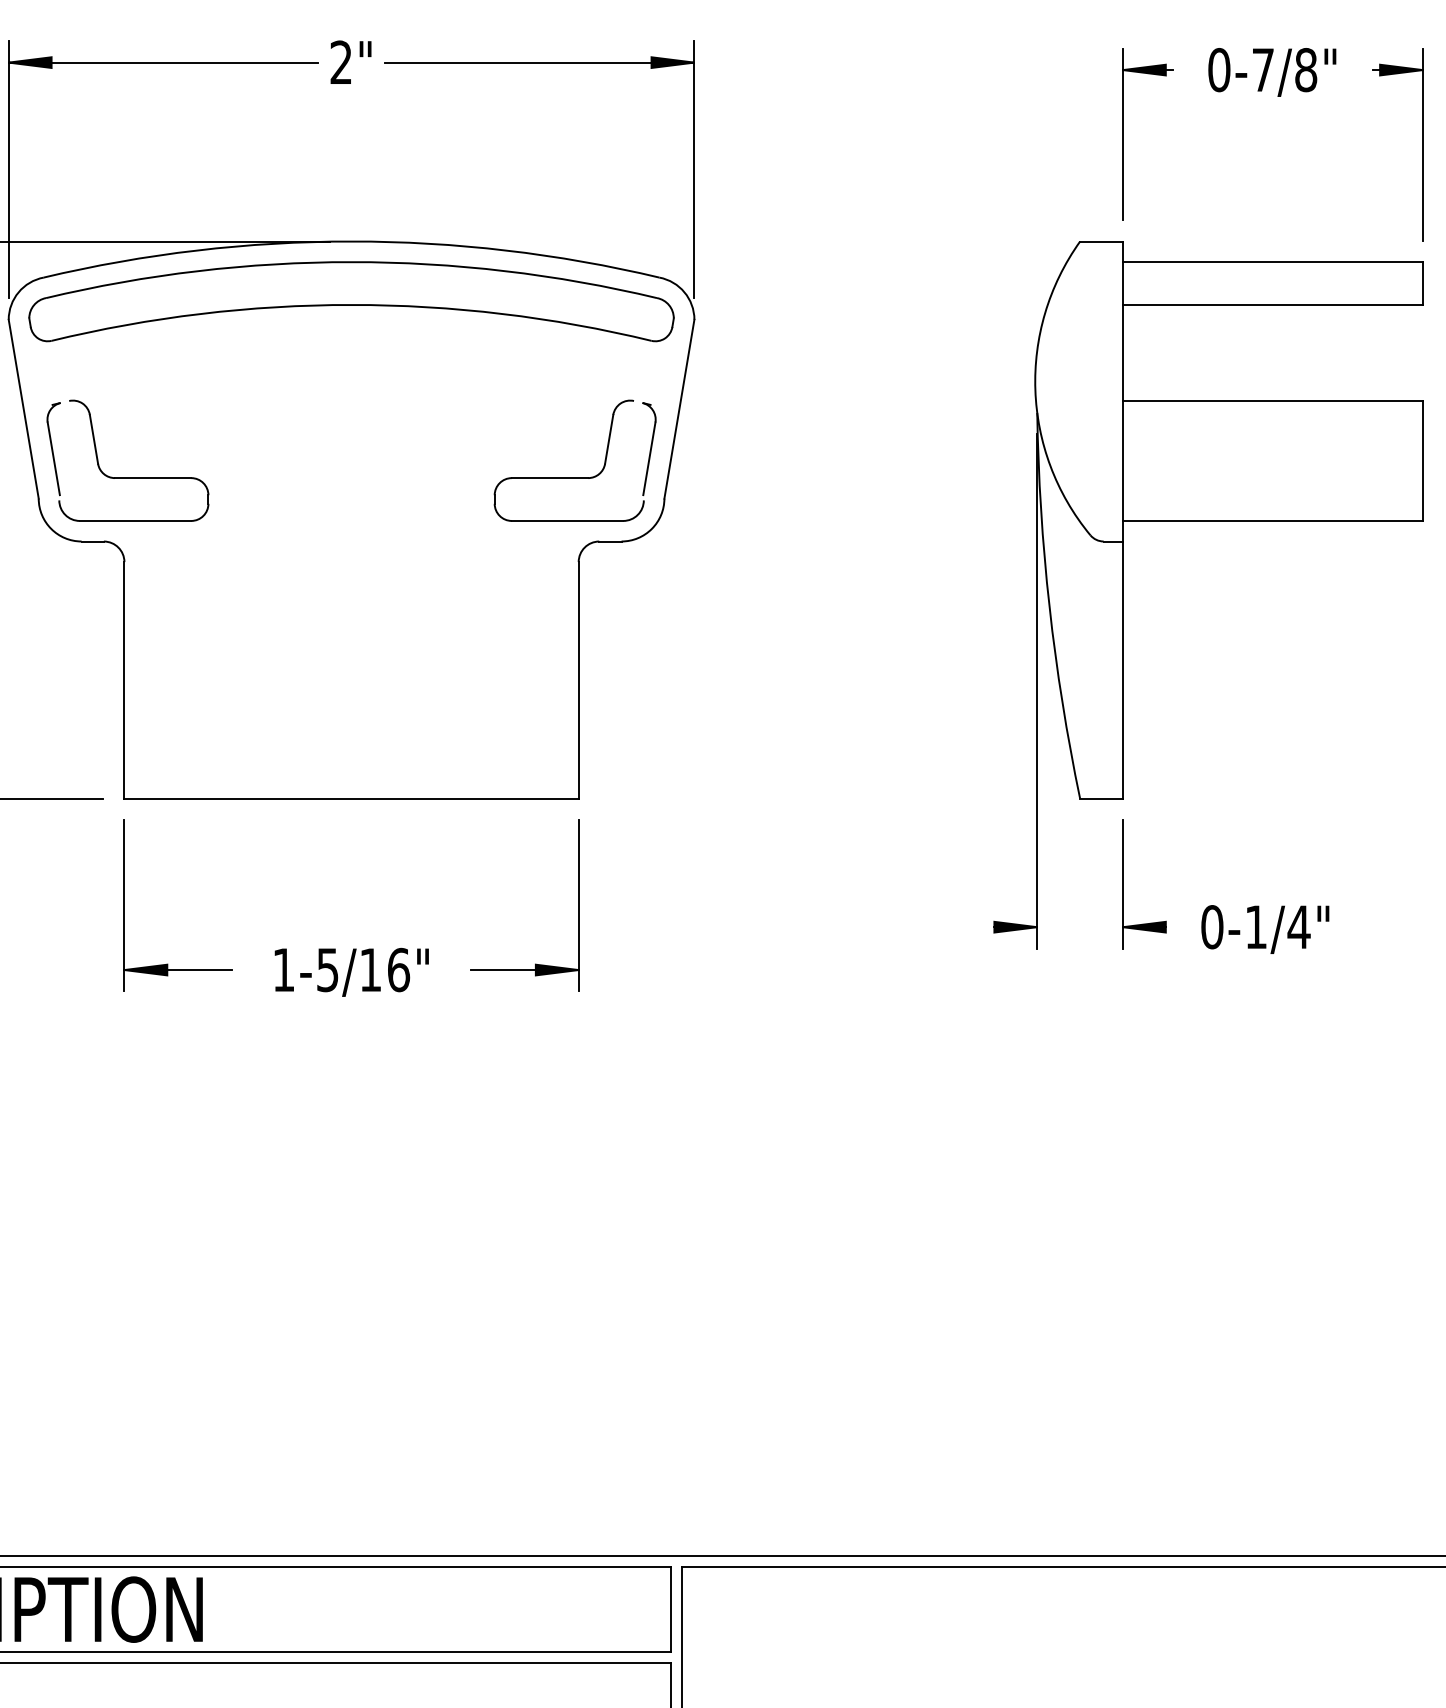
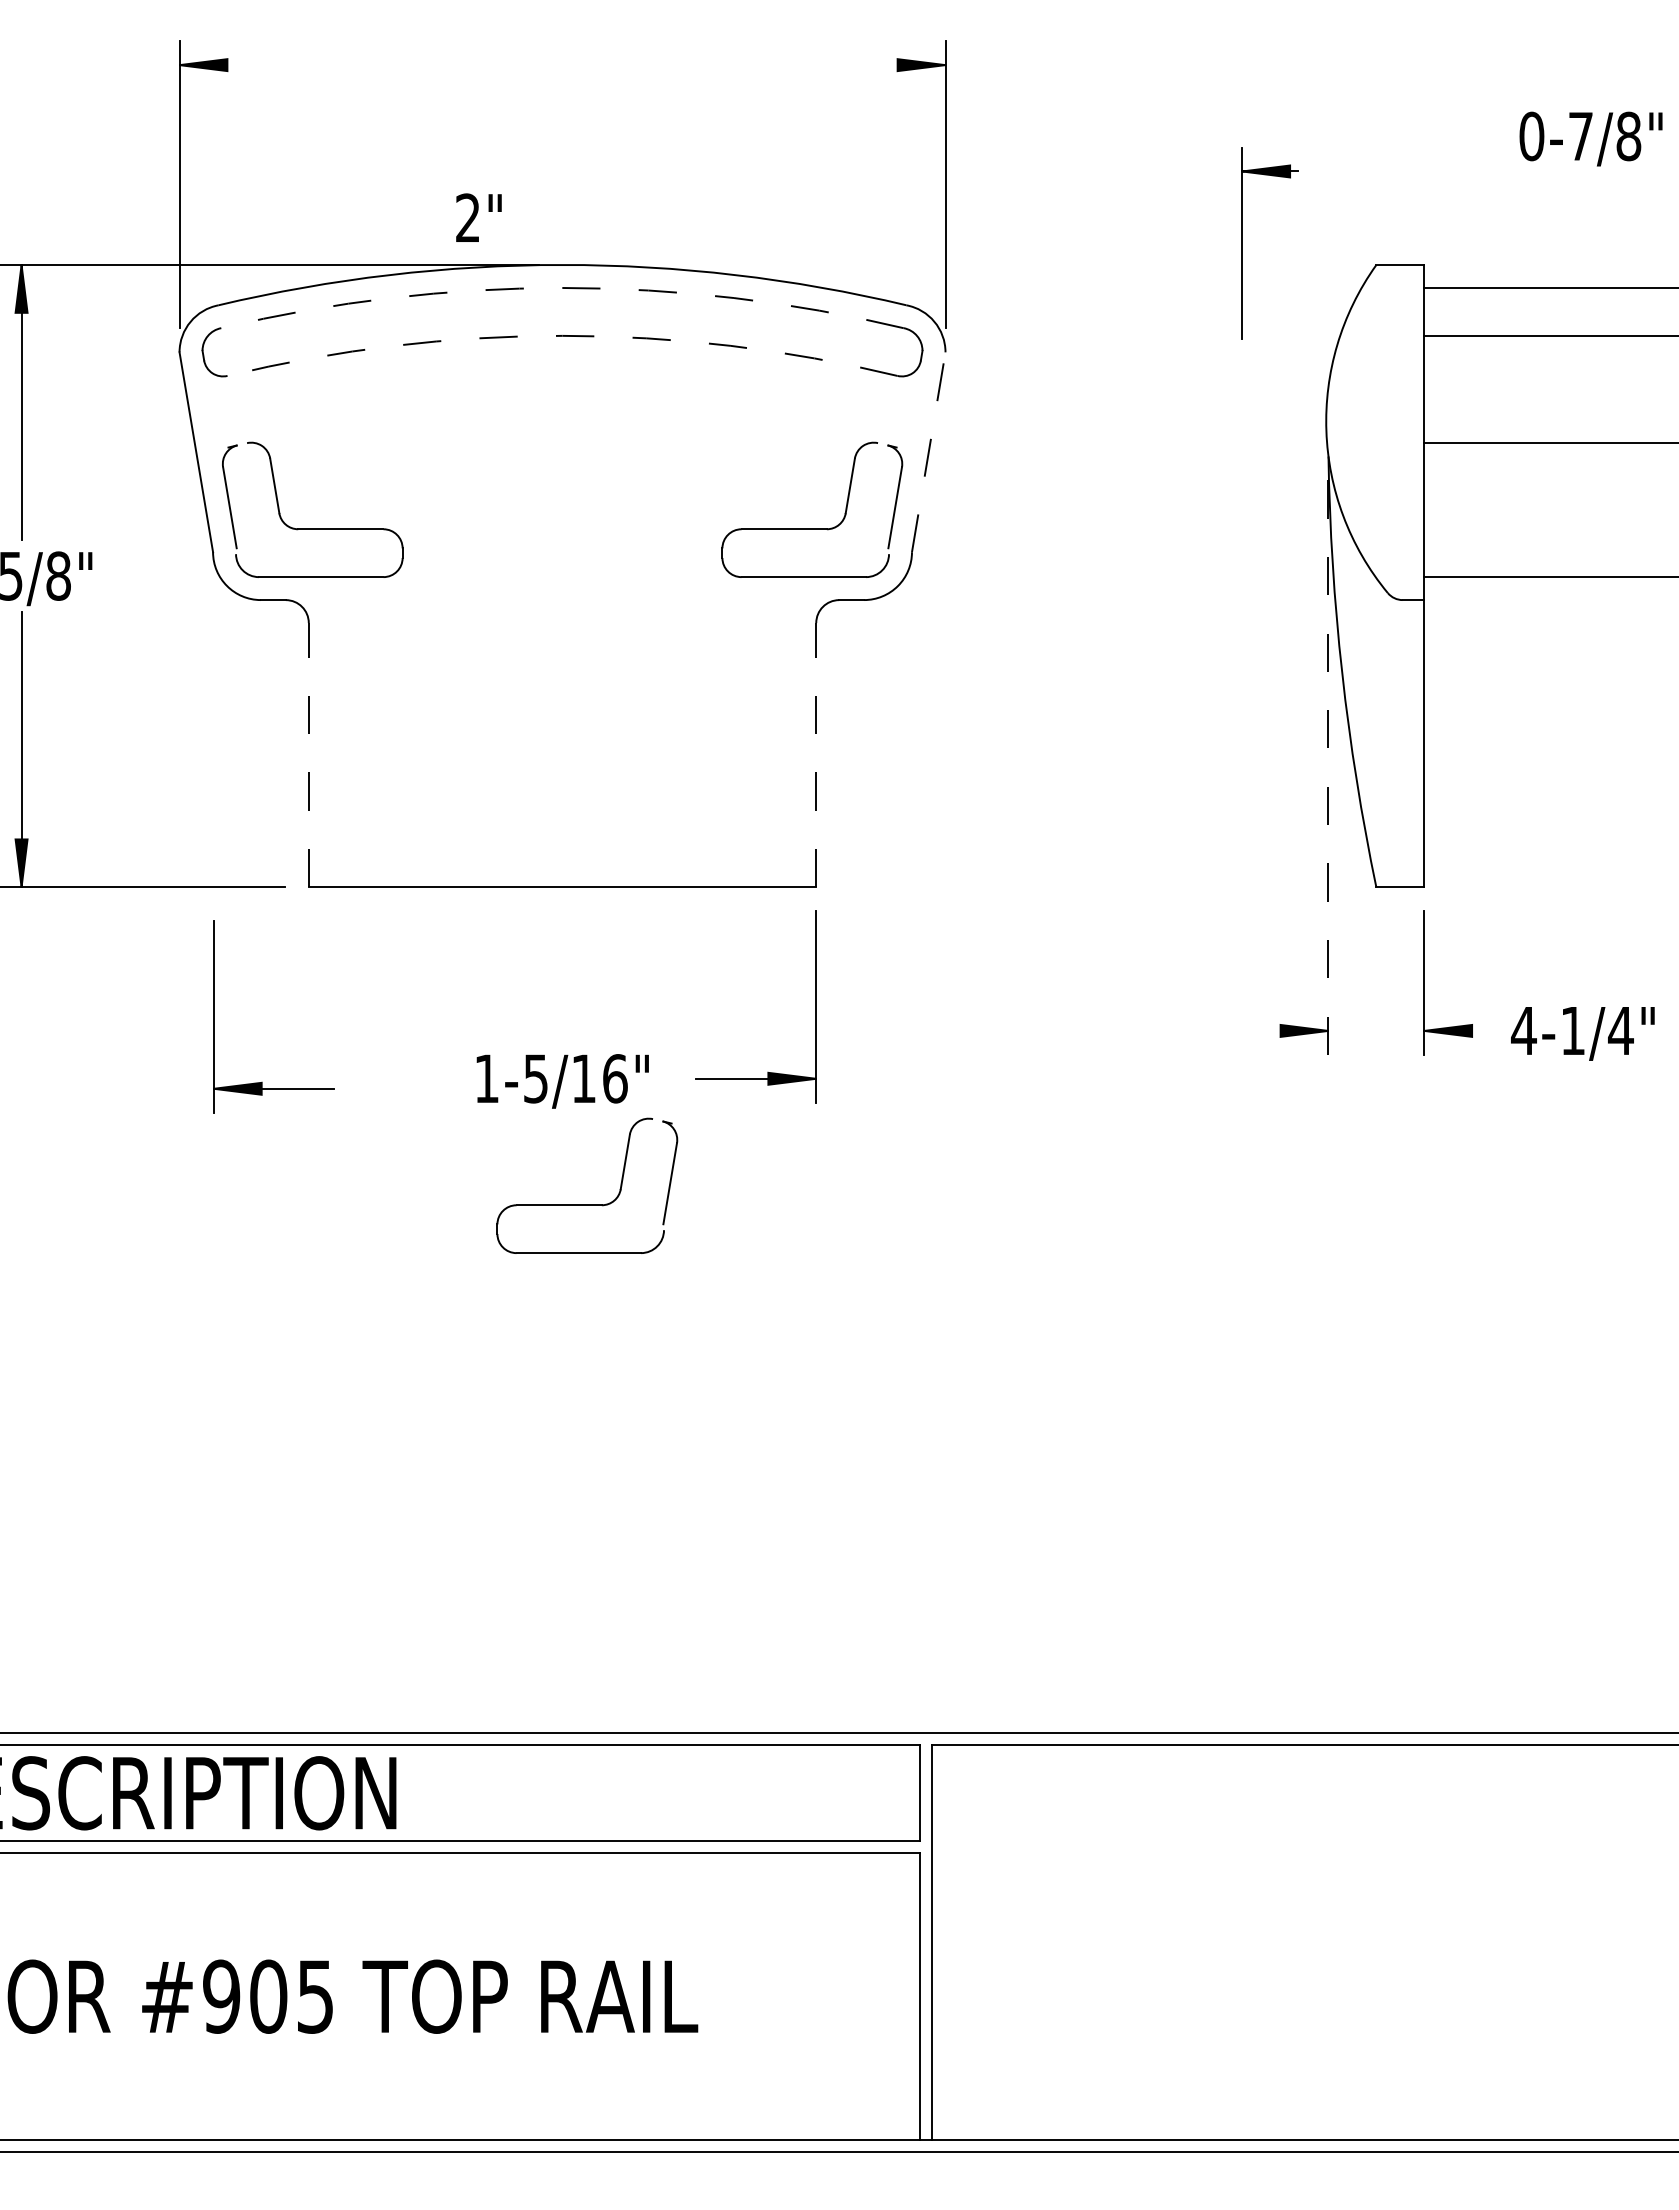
line: (163, 62) -> (352, 65), removed
text: (350, 62) -> (478, 217), moved
line: (539, 62) -> (772, 65), removed
text: (1271, 71) -> (1590, 138), moved
part: (1123, 134) -> (1242, 243), moved
arc: (351, 261) -> (562, 287), solid -> dashed
arc: (351, 304) -> (562, 335), solid -> dashed
line: (679, 408) -> (928, 451), solid -> dashed
line: (124, 679) -> (308, 754), solid -> dashed
line: (578, 679) -> (816, 754), solid -> dashed
line: (1037, 692) -> (1328, 768), solid -> dashed
part: (125, 905) -> (214, 1016), moved
text: (1211, 926) -> (1523, 1030), 0-1/4" -> 4-1/4"
part: (373, 1082) -> (587, 1204), added

